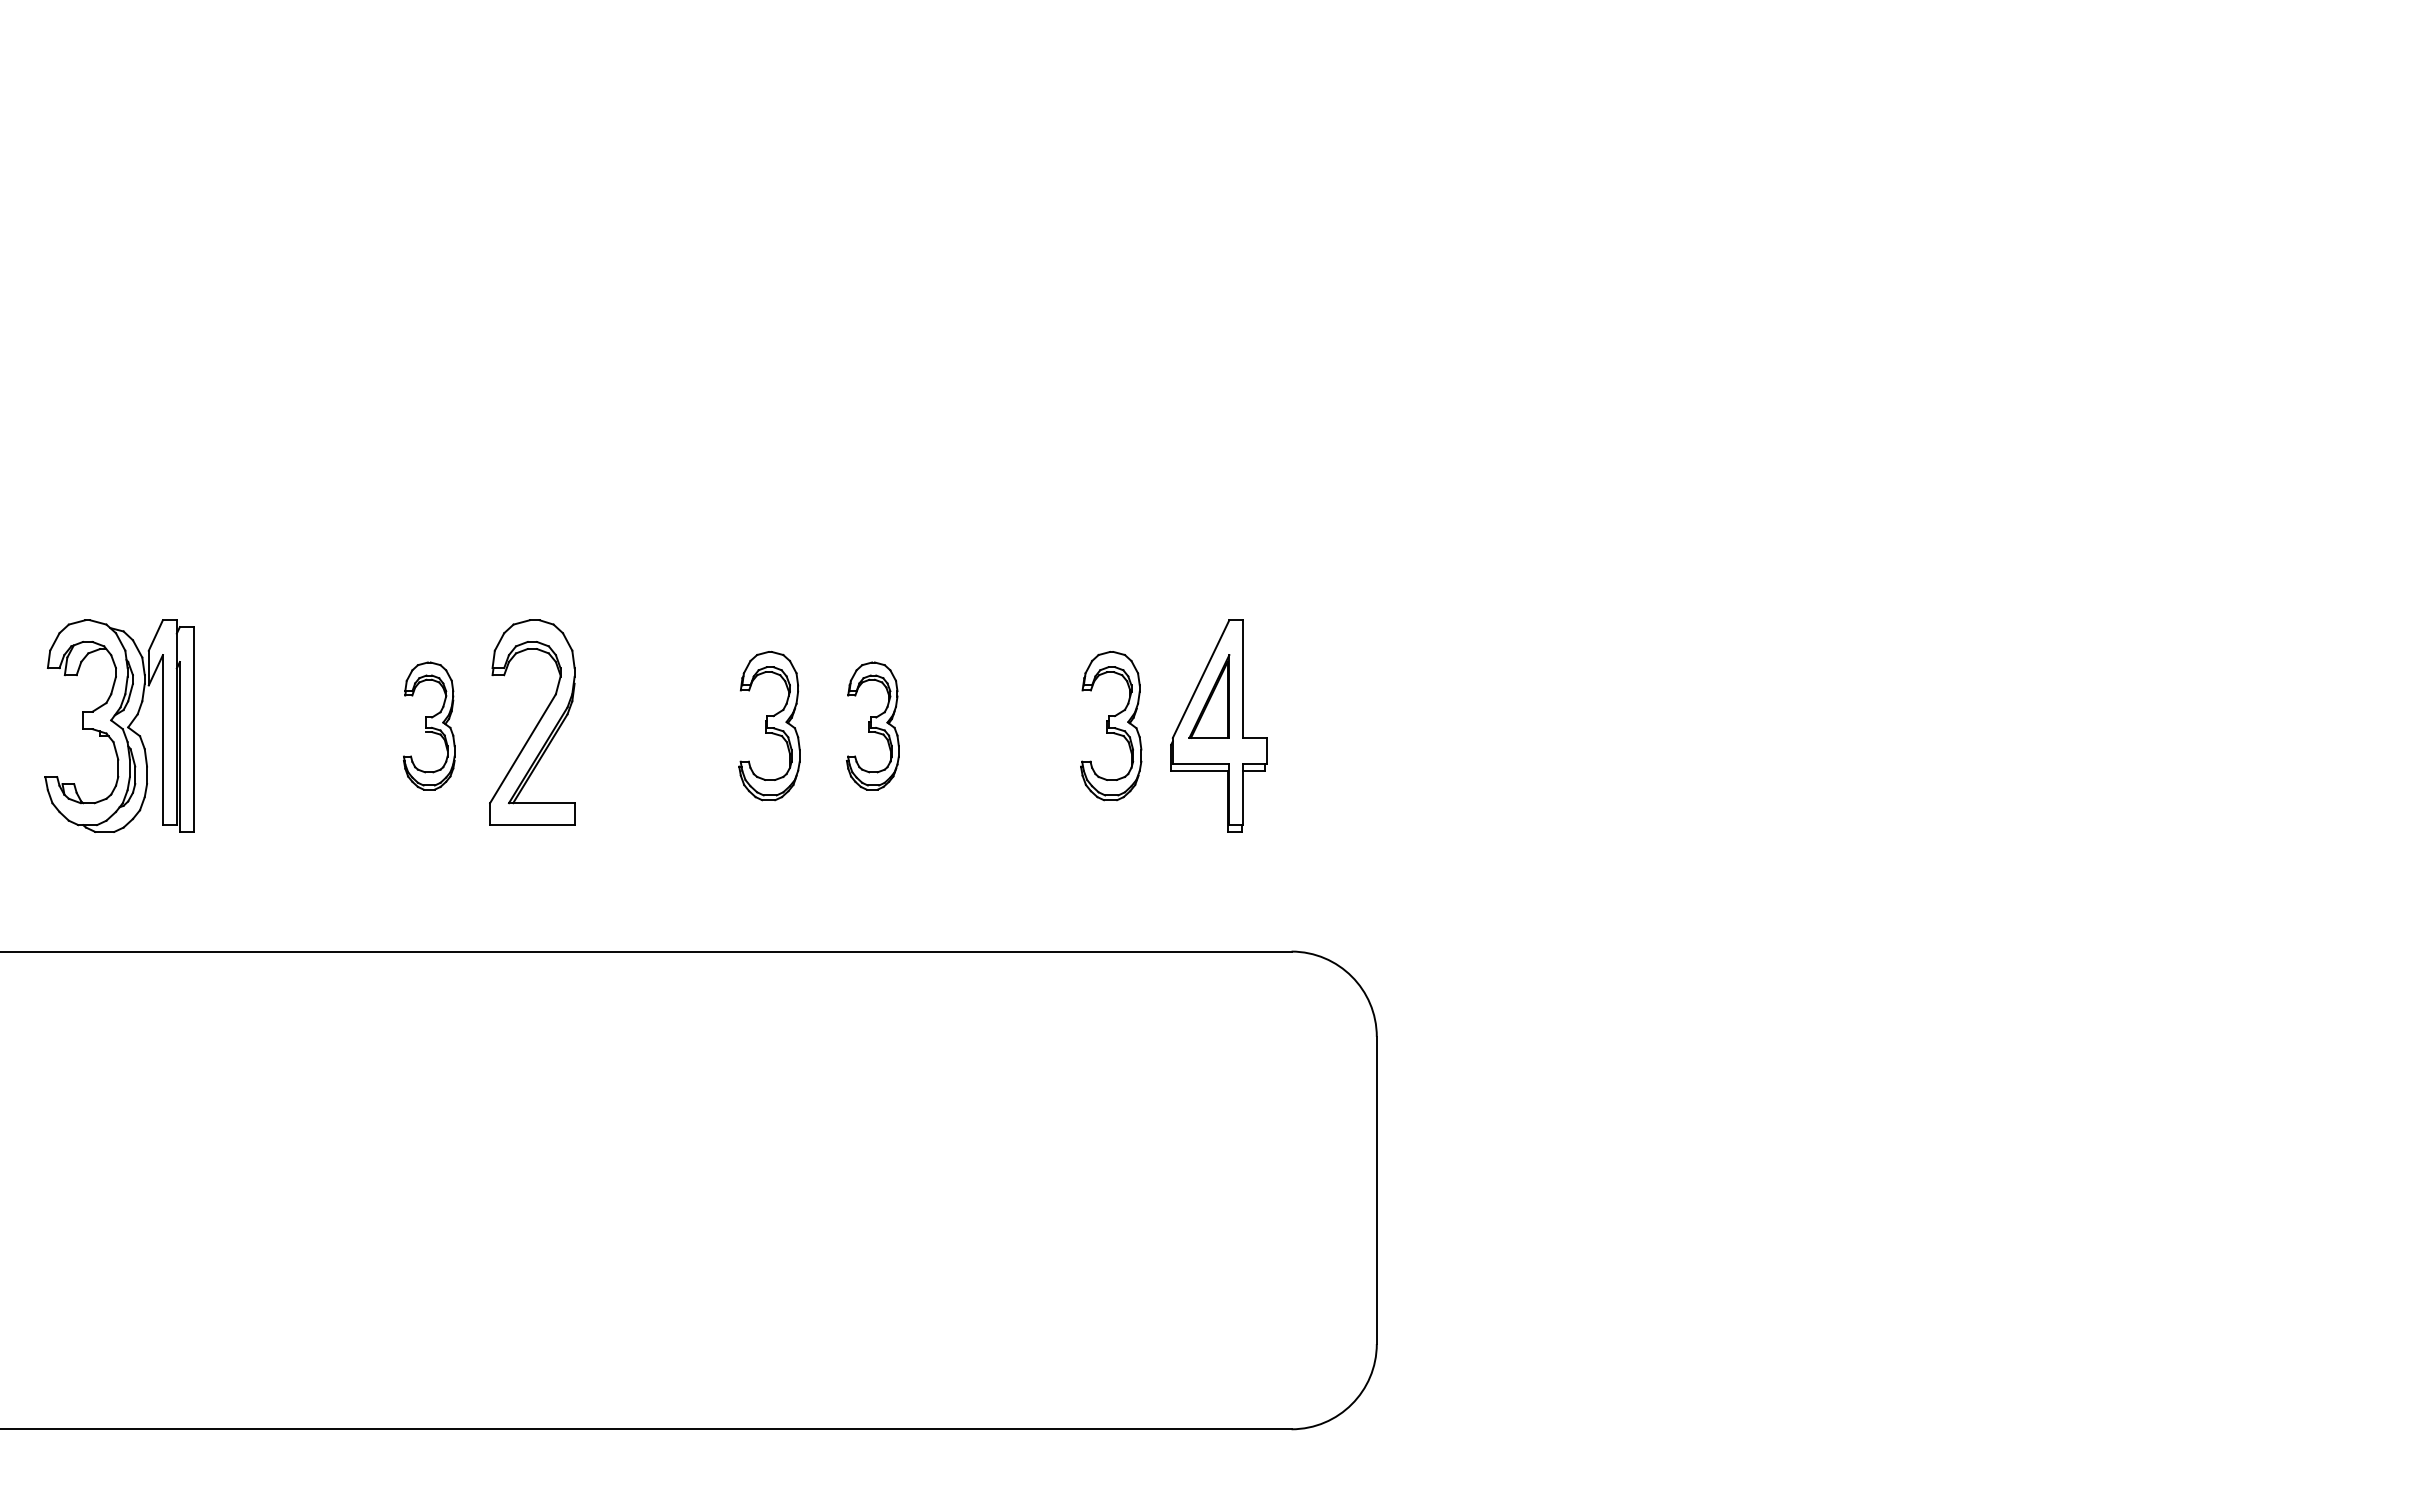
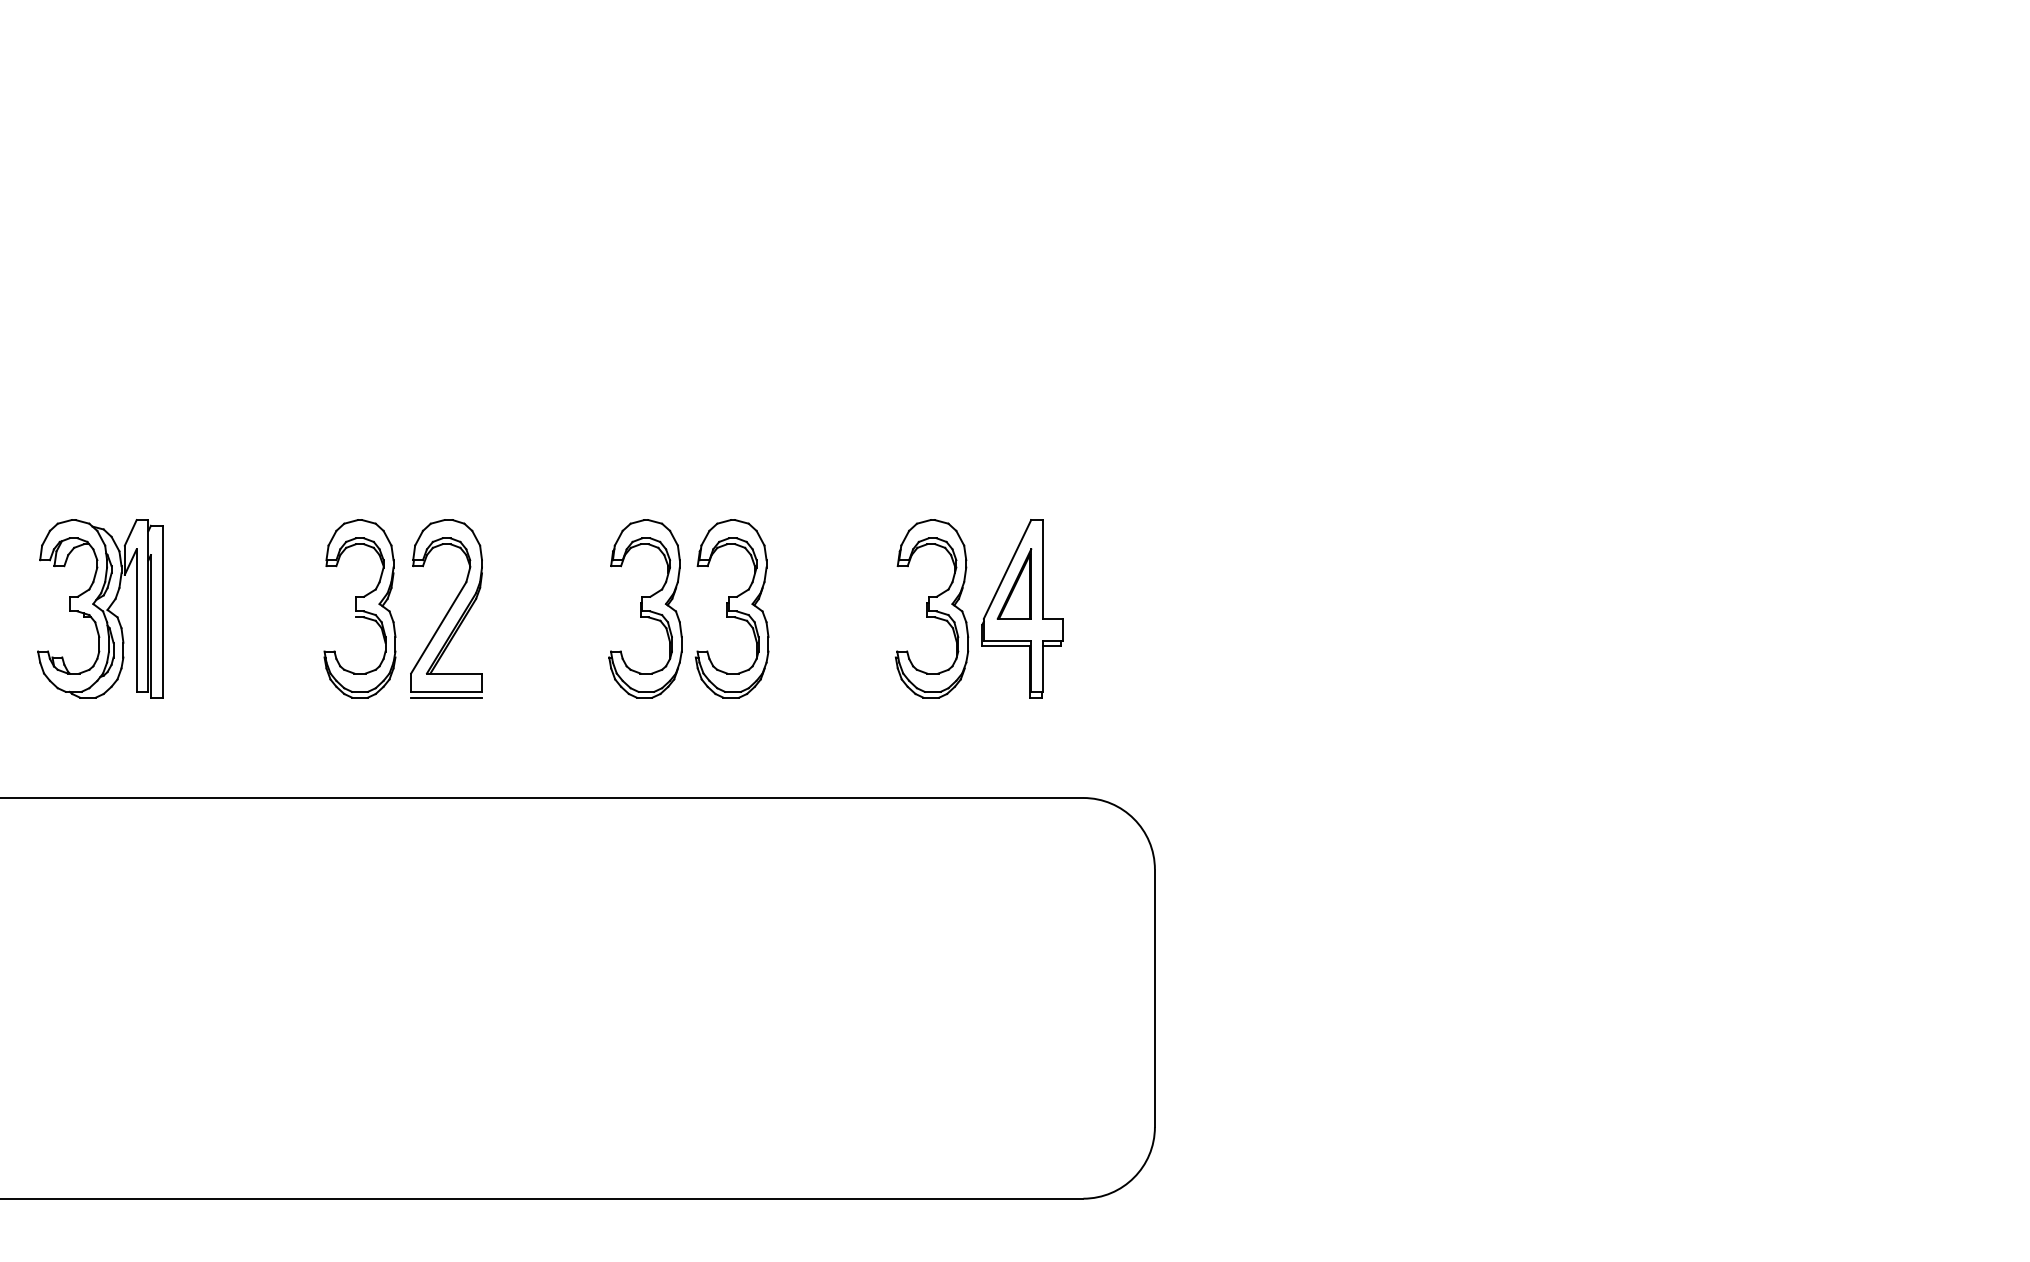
part: (429, 725) -> (360, 608), size x1.67
part: (769, 725) -> (645, 608), size x1.43
part: (872, 725) -> (731, 608), size x1.67
part: (1111, 725) -> (932, 608), size x1.43
line: (532, 831) -> (446, 697), added

